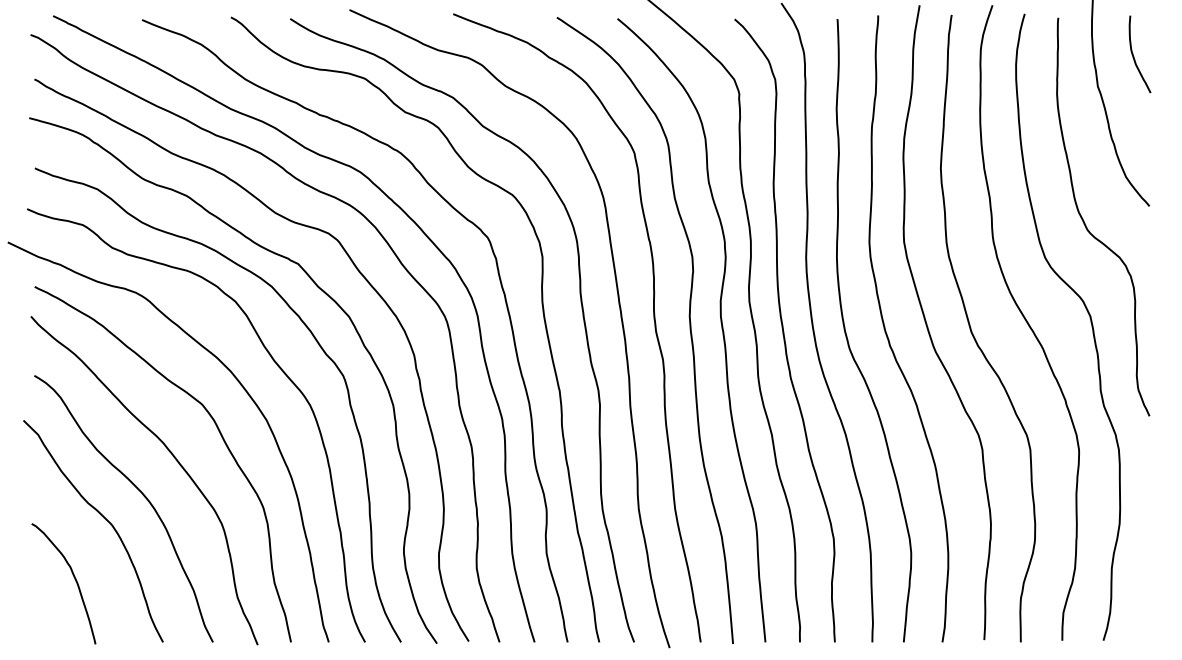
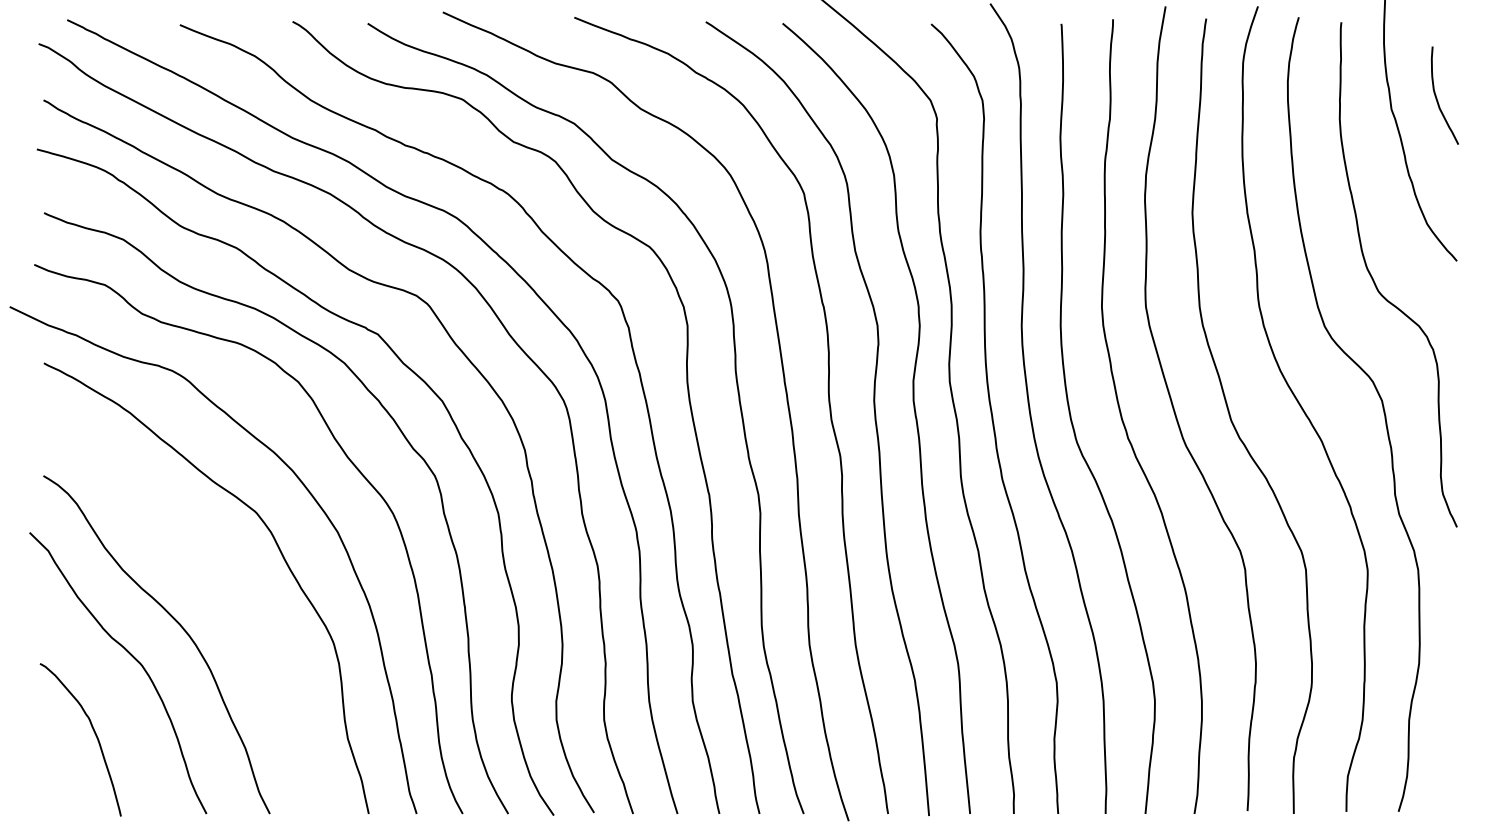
curve: (1134, 55) -> (1437, 97), moved
curve: (171, 455) -> (217, 576), removed

